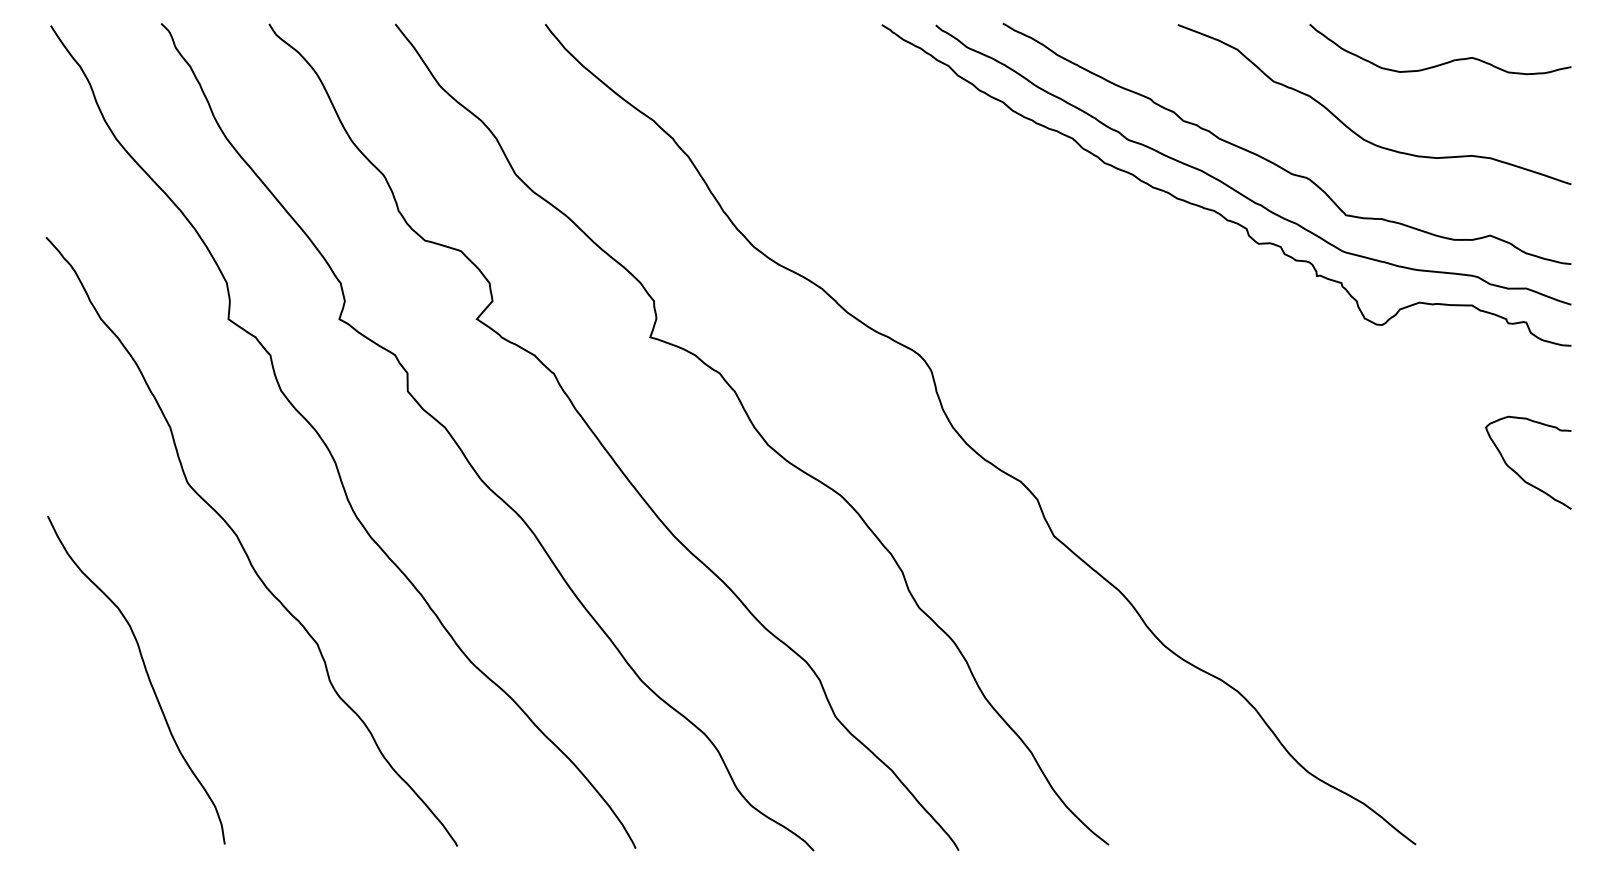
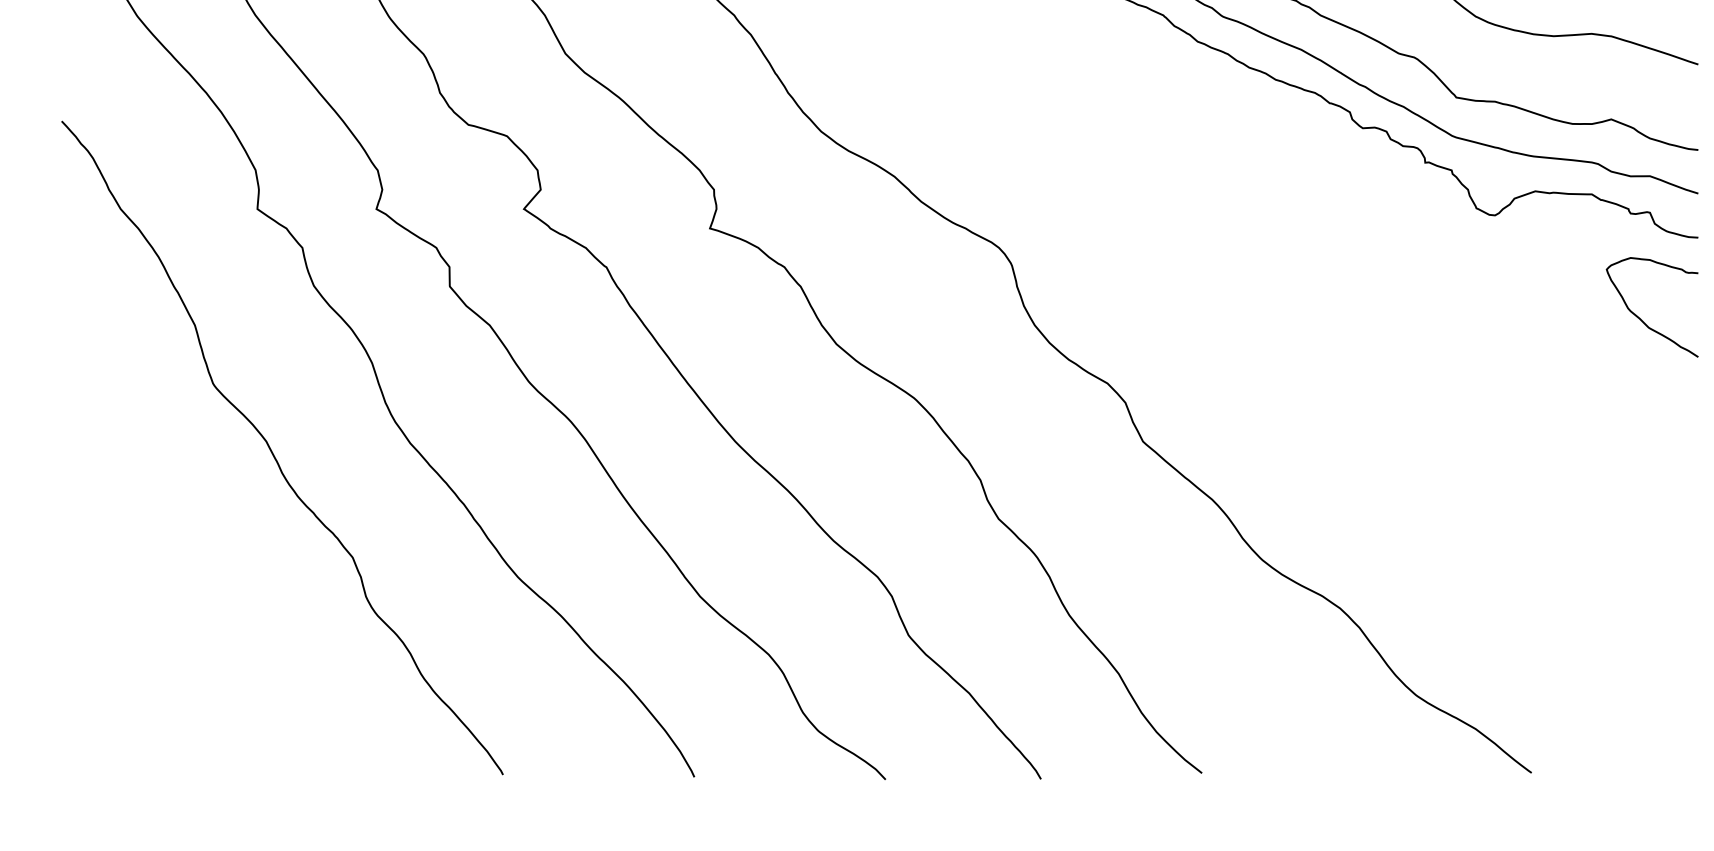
curve: (1517, 472) -> (1640, 317), moved
curve: (146, 674) -> (169, 590), removed

